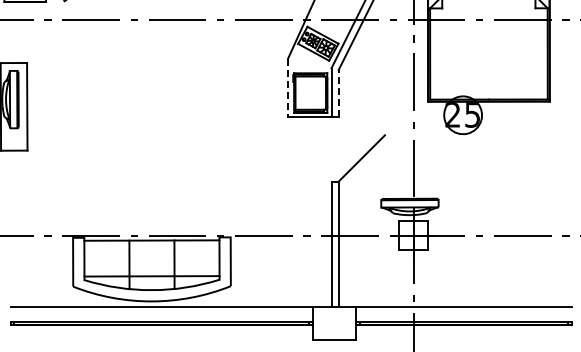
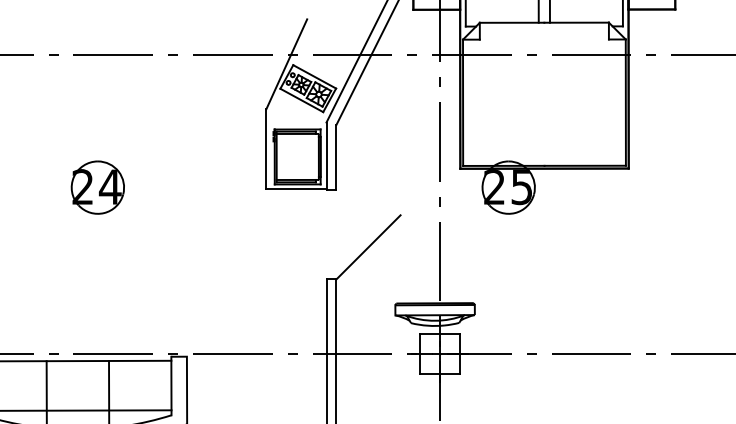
line: (288, 87) -> (266, 149), dashed -> solid
line: (338, 92) -> (336, 156), dashed -> solid
part: (166, 114) -> (98, 186), added

